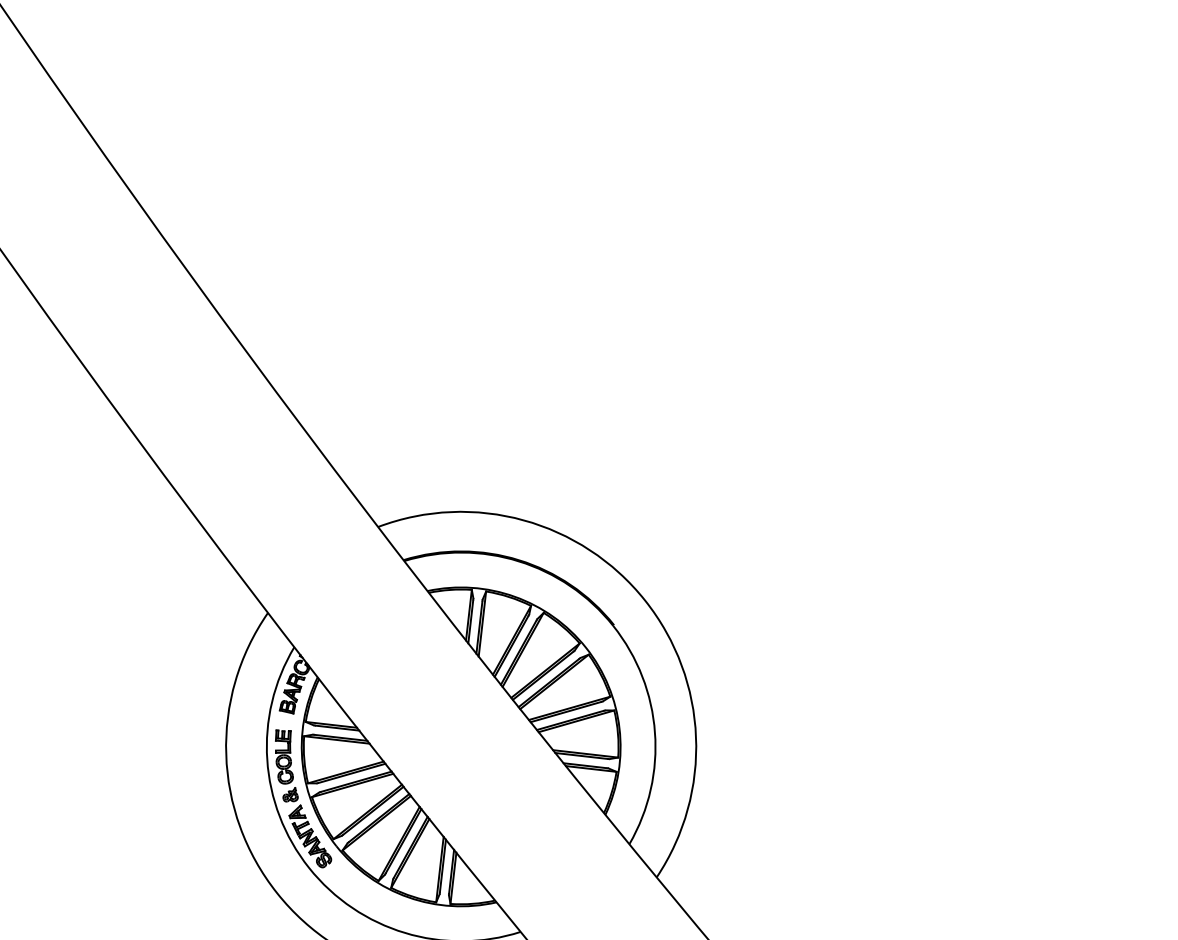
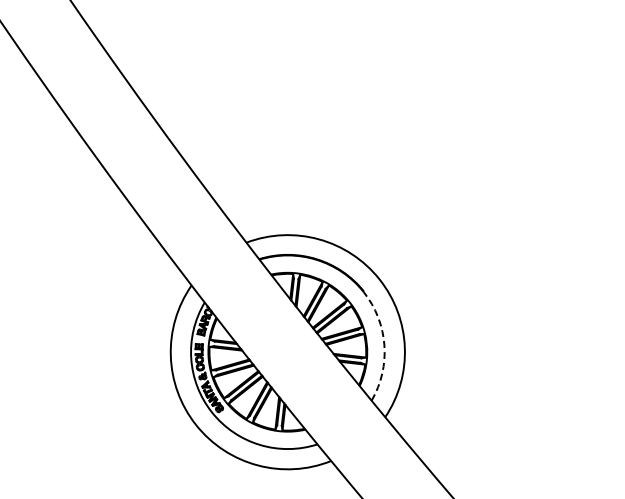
arc: (655, 733) -> (384, 345), solid -> dashed

